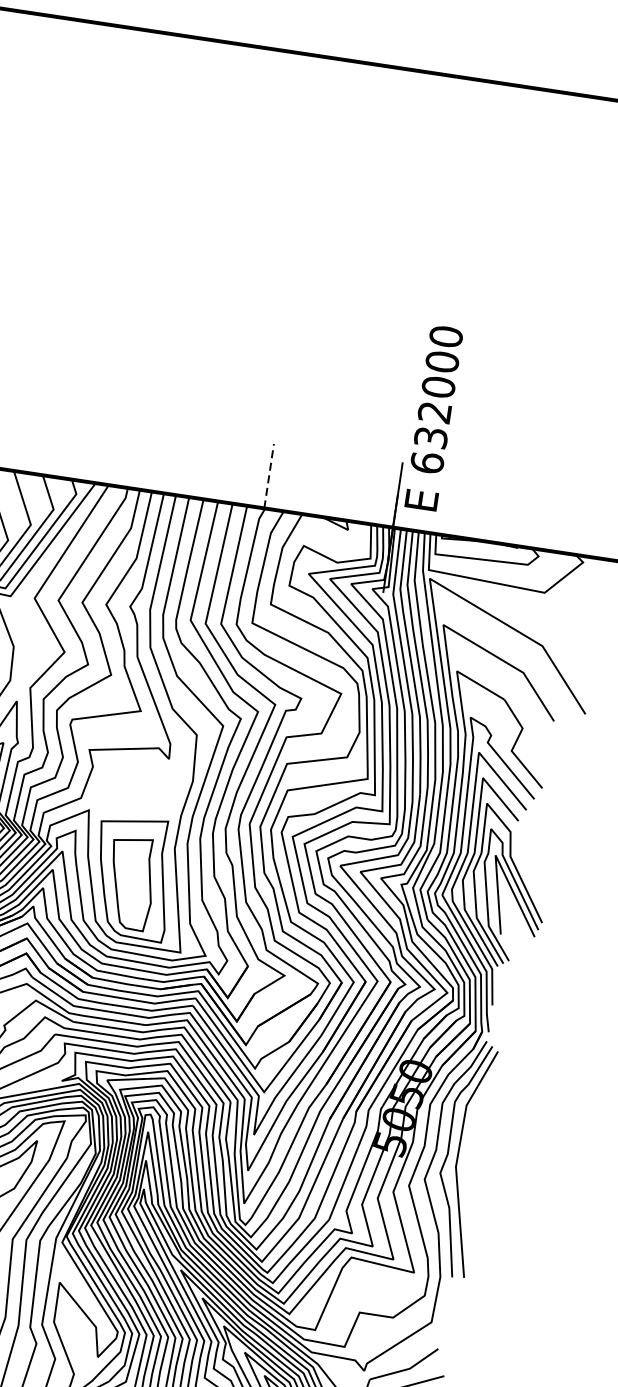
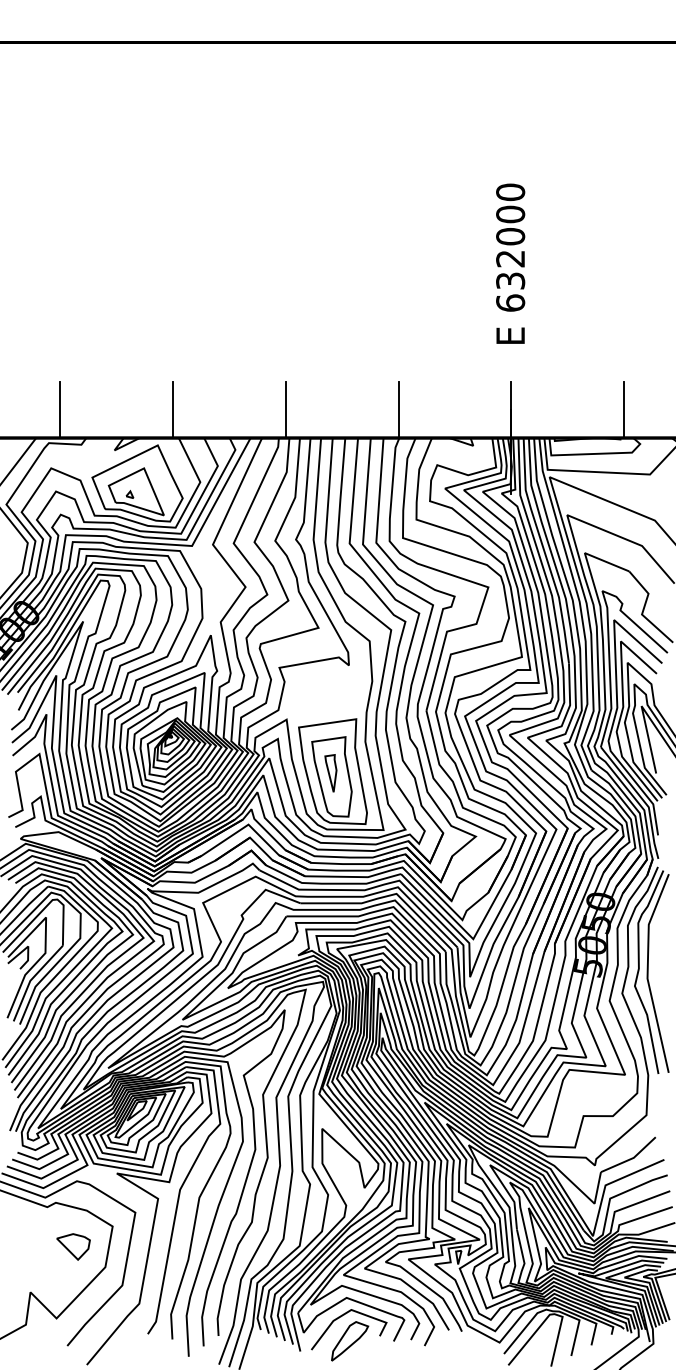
text: (433, 417) -> (510, 263), moved
line: (11, 437) -> (172, 409), added
line: (140, 456) -> (285, 409), added
line: (269, 475) -> (398, 409), dashed -> solid
line: (526, 514) -> (624, 409), added
part: (129, 879) -> (330, 773), added

